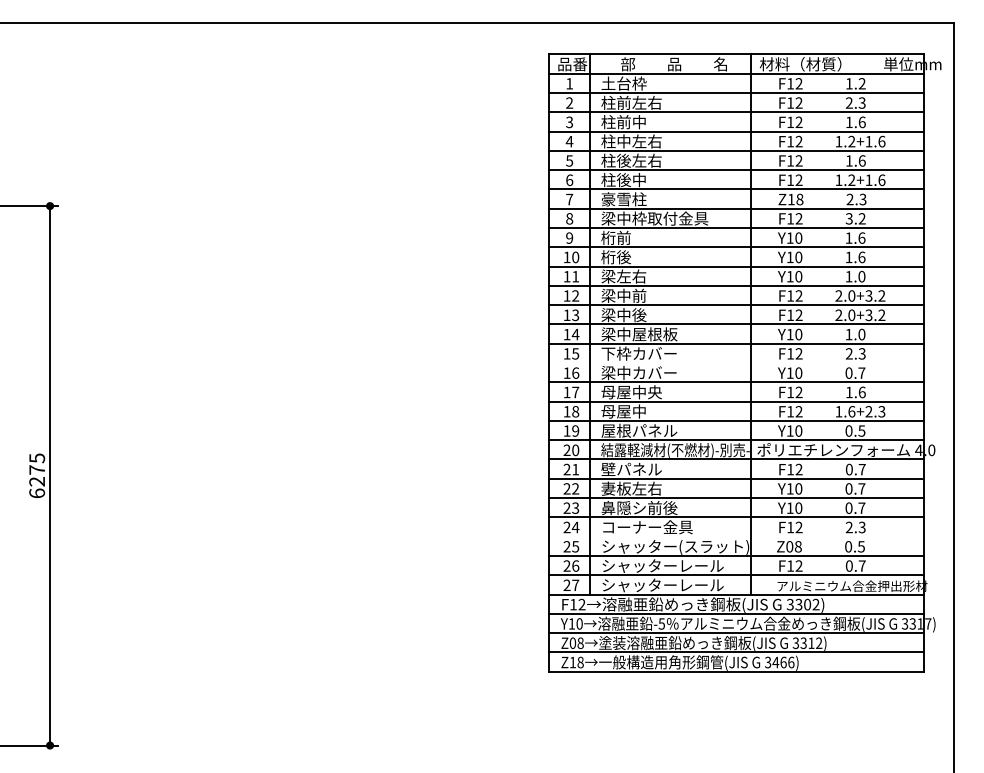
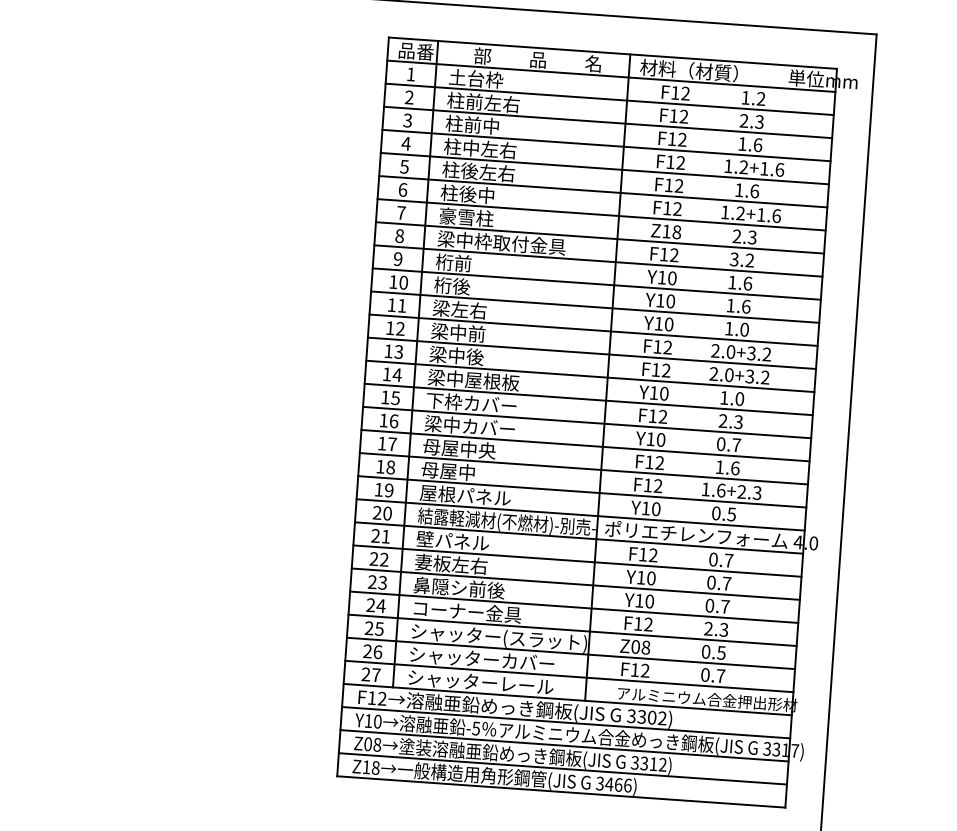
line: (736, 363) -> (587, 423), added
line: (736, 536) -> (572, 630), added
text: (701, 565) -> (528, 661), シャッターレール -> シャッターカバー

